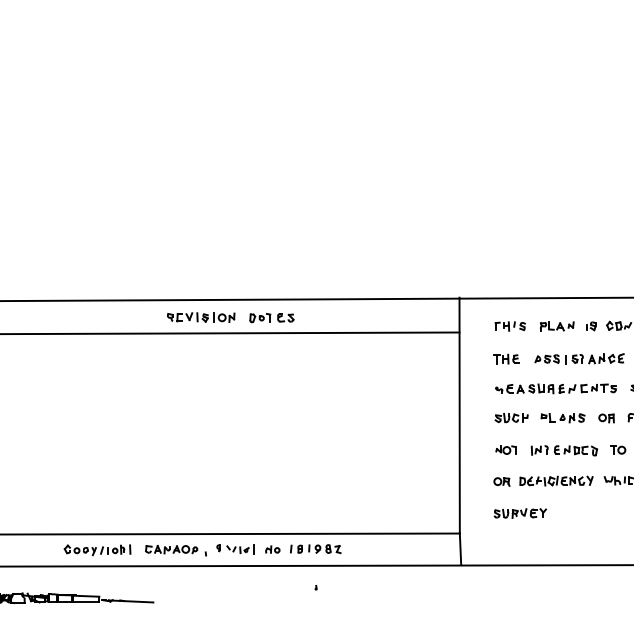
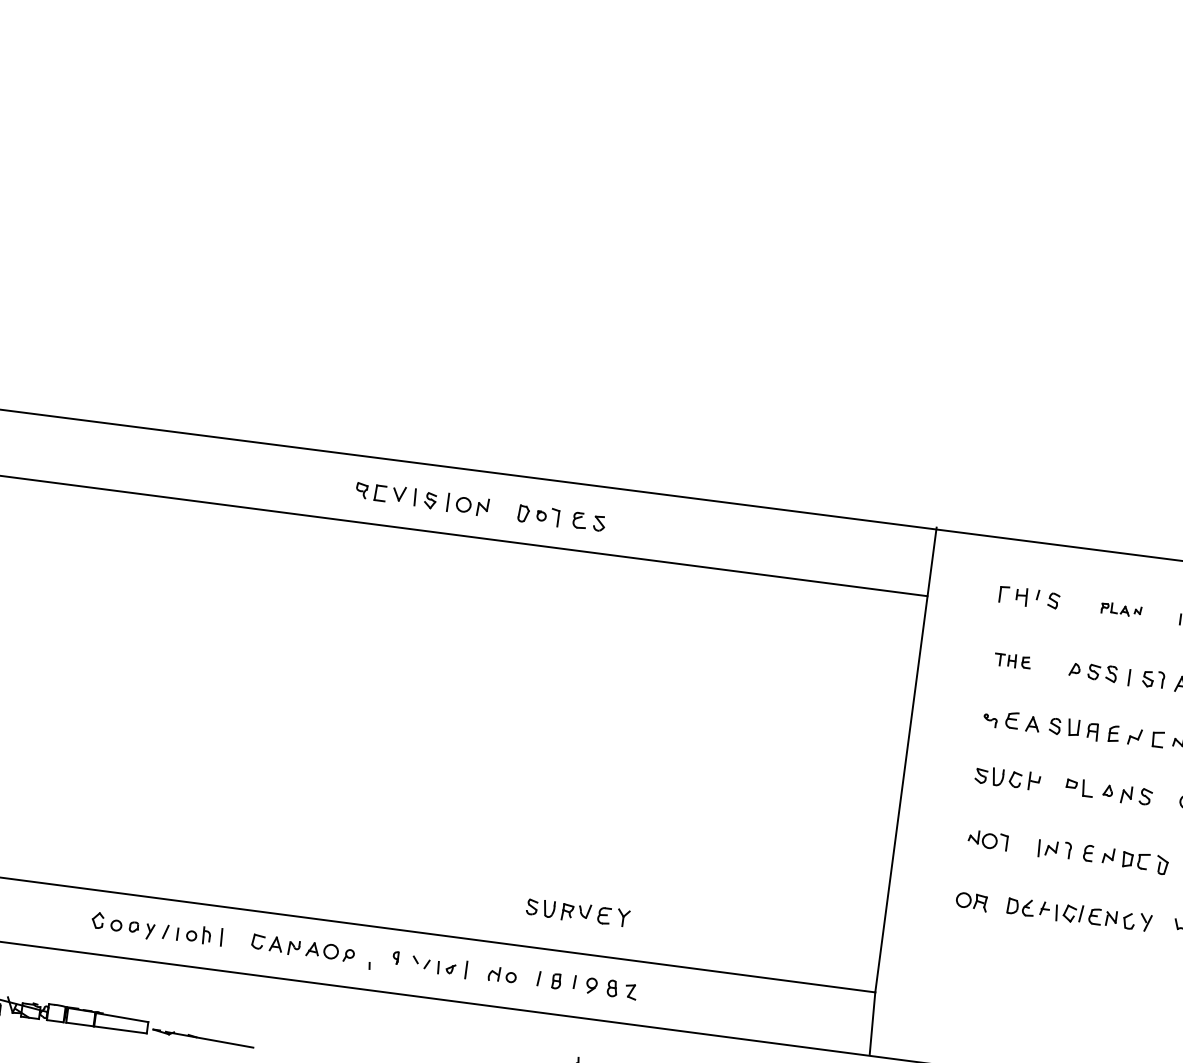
part: (556, 326) -> (1120, 609), size x0.6
part: (506, 358) -> (1013, 659), size x0.7
part: (520, 513) -> (578, 912), moved

